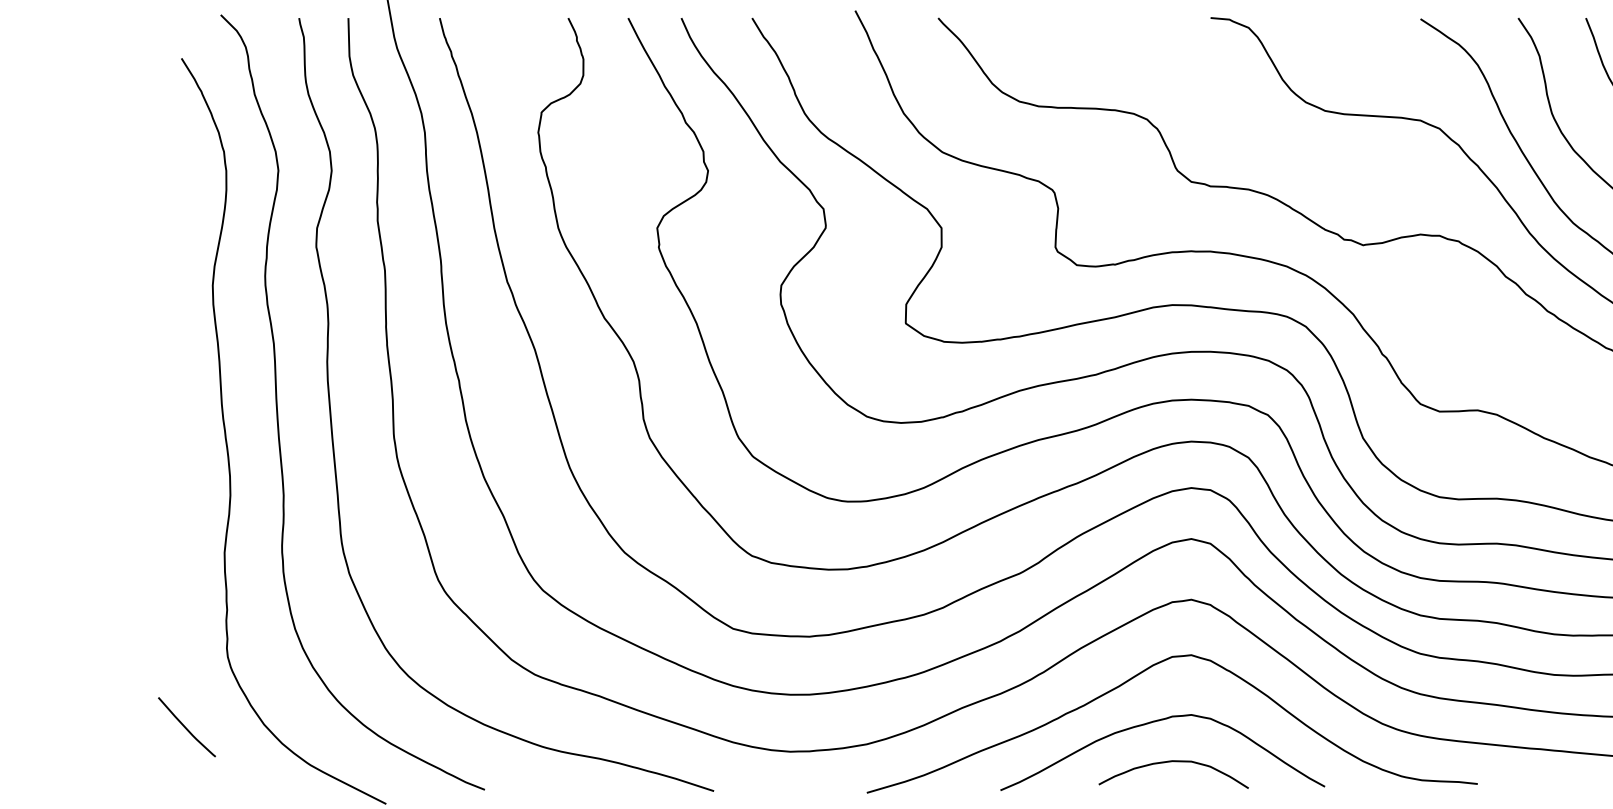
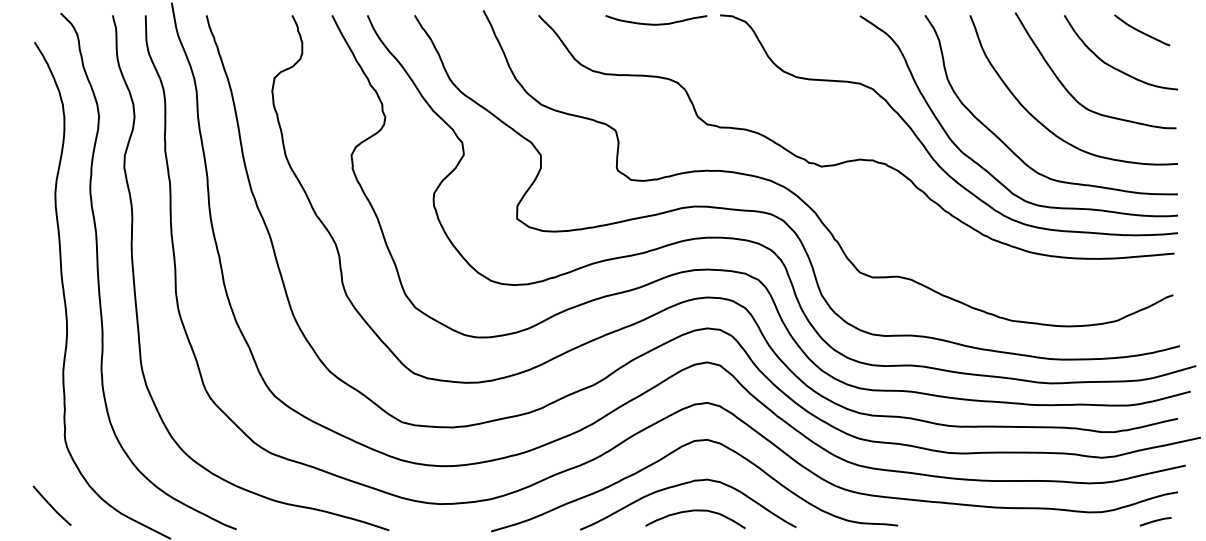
curve: (1115, 30) -> (656, 23), added
curve: (185, 726) -> (51, 505), moved

